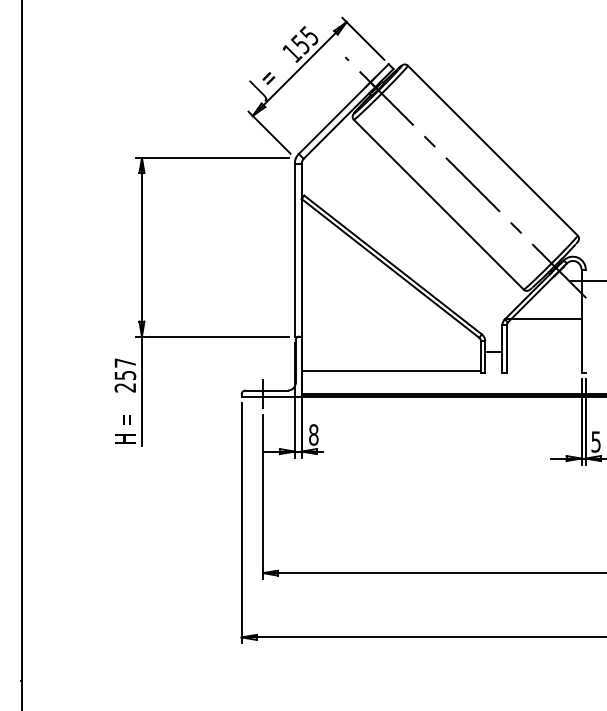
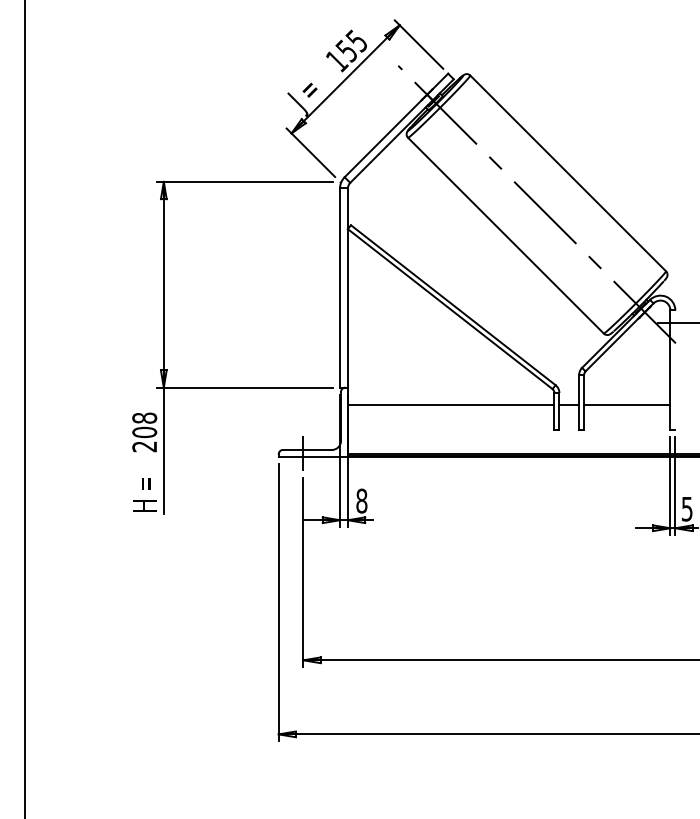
line: (544, 319) -> (627, 405), moved
text: (125, 369) -> (144, 425), 257 -> 208
line: (390, 371) -> (450, 405), moved

